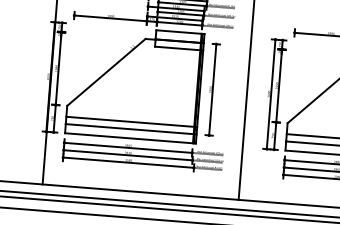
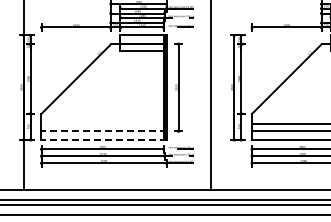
line: (131, 122) -> (103, 124), removed
line: (130, 129) -> (103, 131), solid -> dashed
line: (129, 138) -> (103, 140), solid -> dashed

